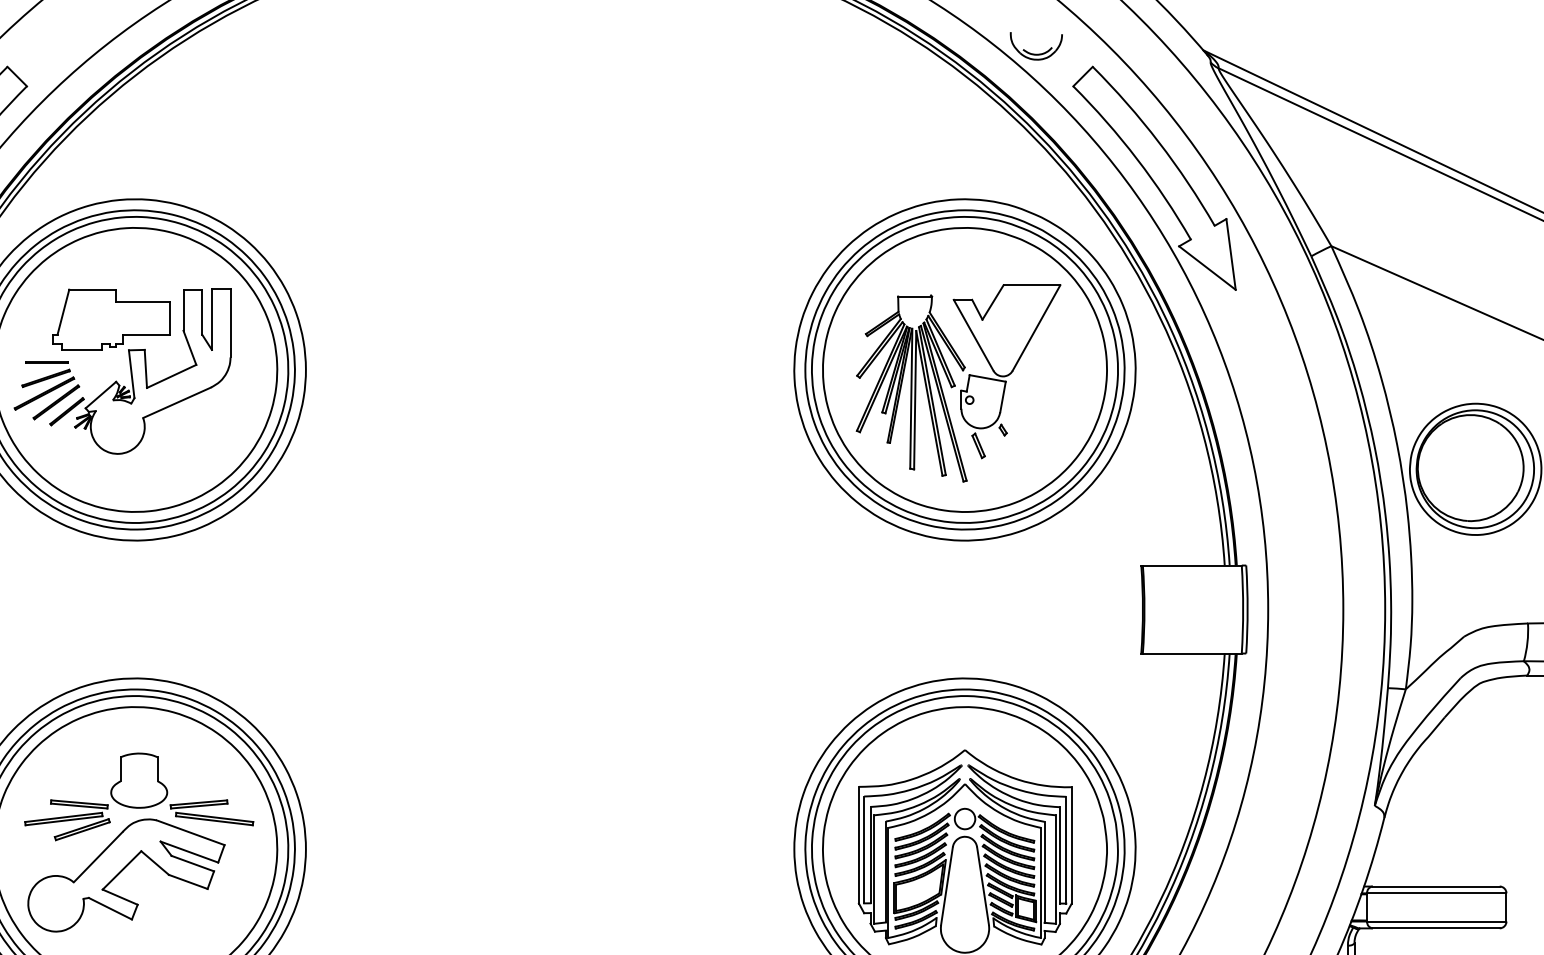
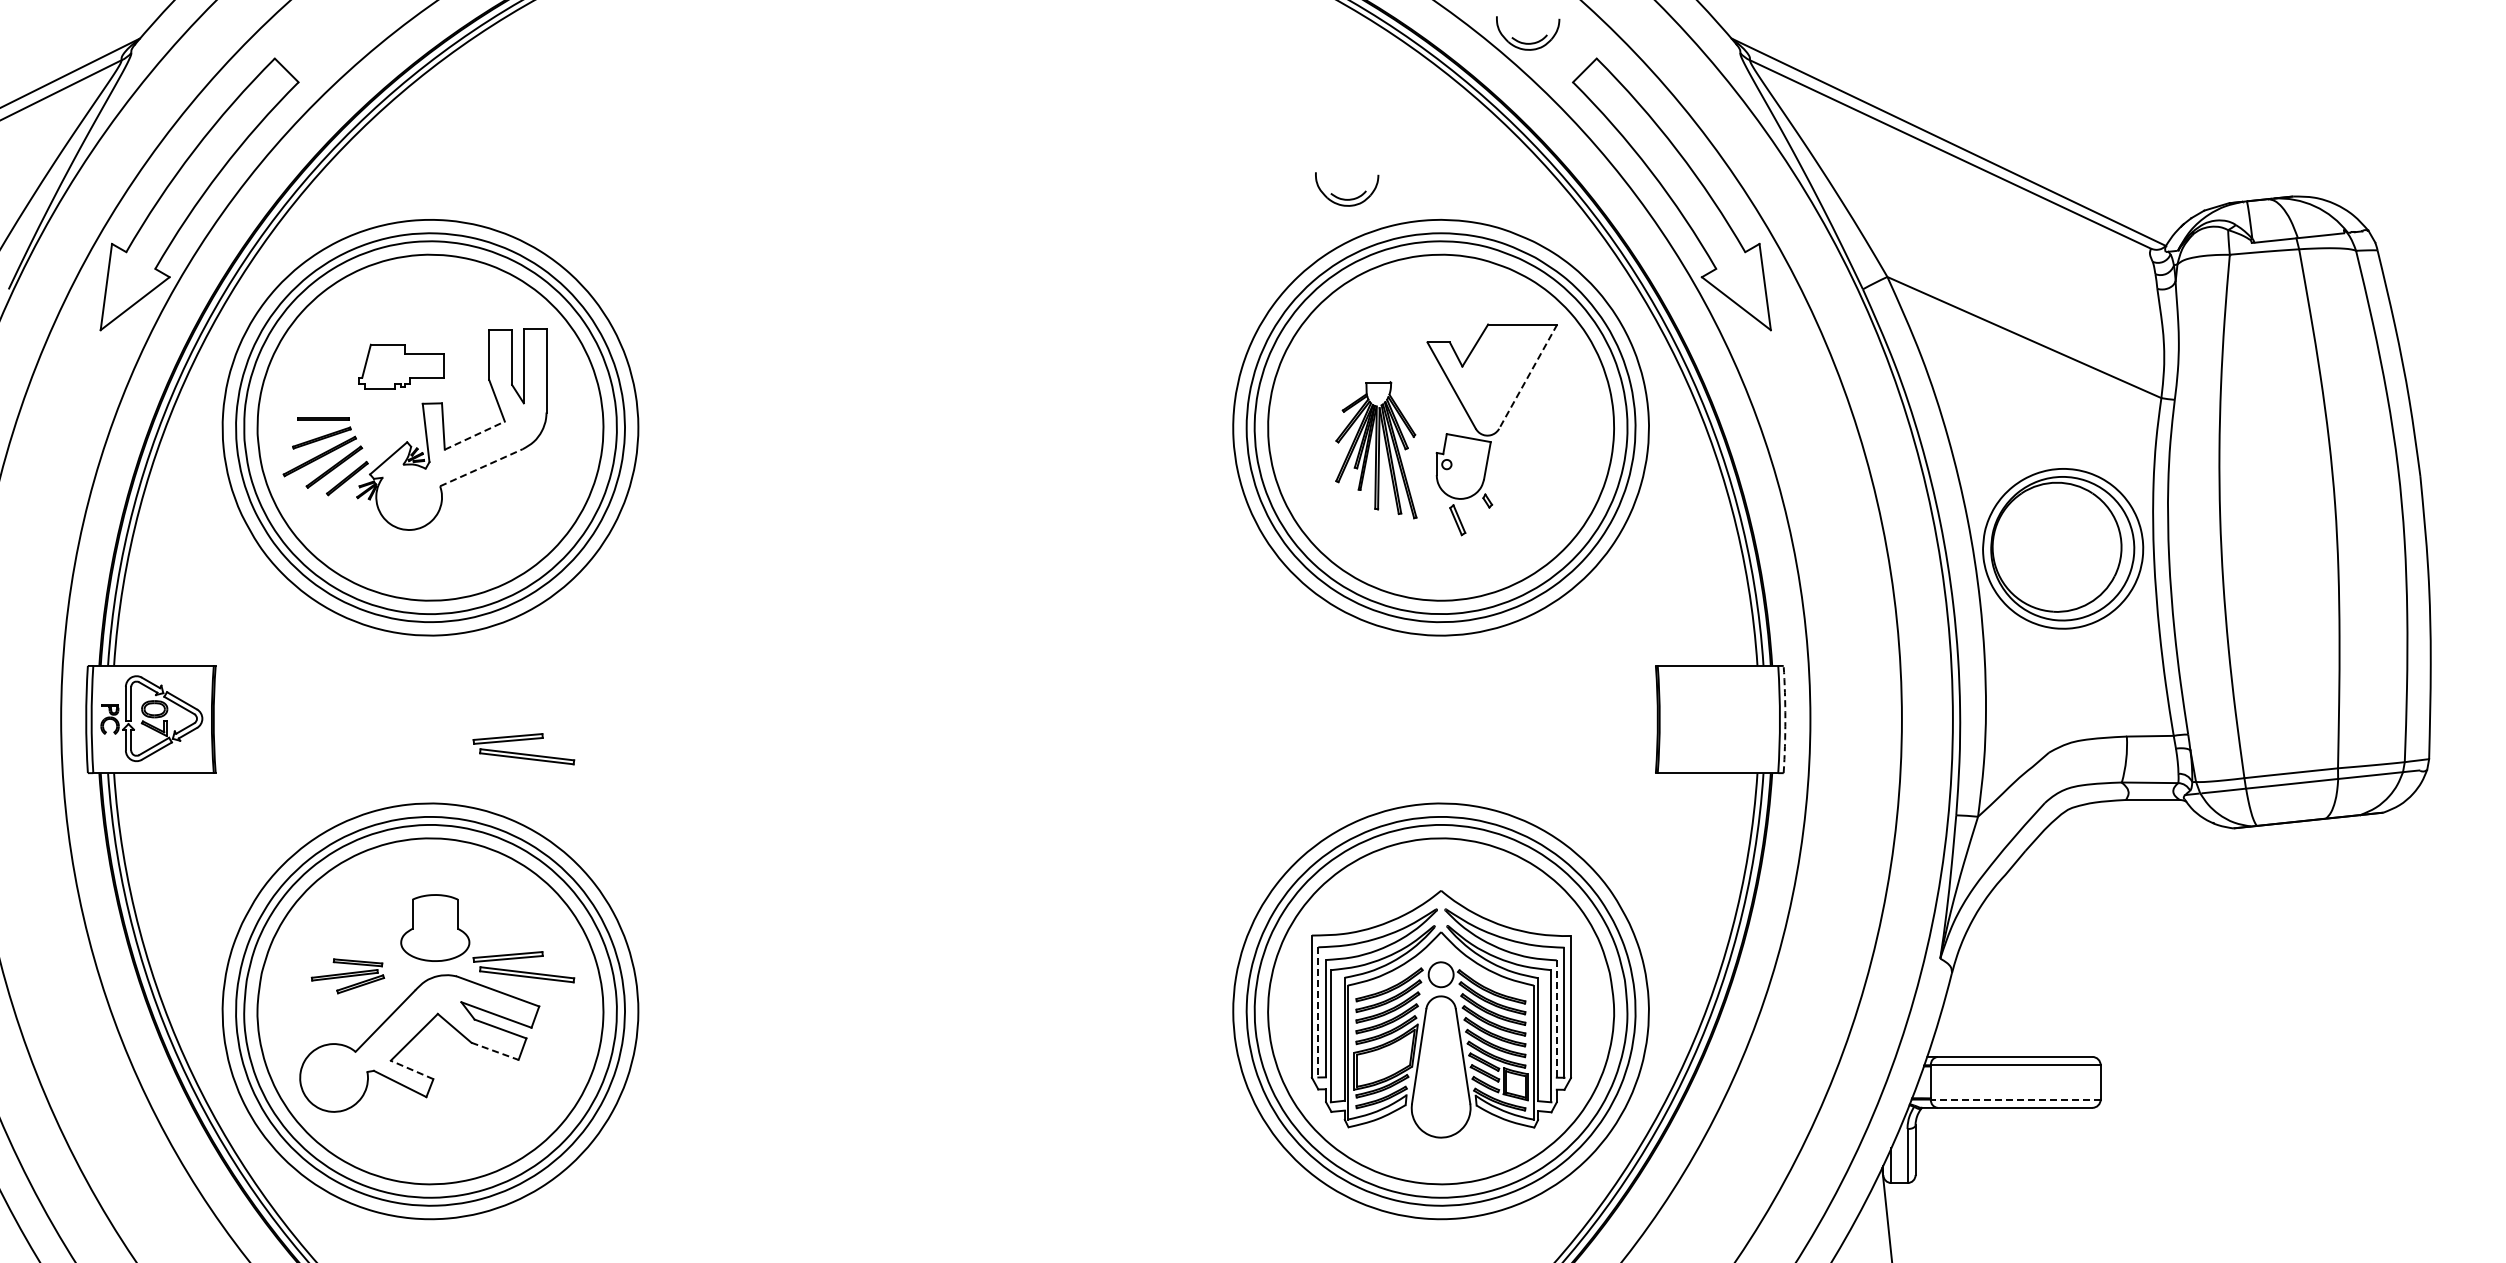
part: (887, 181) -> (1346, 198), added
part: (111, 319) -> (401, 366), size x0.6
line: (1036, 327) -> (1528, 376), solid -> dashed
line: (172, 376) -> (475, 435), solid -> dashed
part: (911, 387) -> (1376, 449), size x0.6
line: (177, 402) -> (481, 467), solid -> dashed
arc: (1247, 609) -> (1785, 719), solid -> dashed
part: (211, 634) -> (523, 749), added
part: (67, 820) -> (347, 976), size x0.7
line: (864, 850) -> (1318, 1012), solid -> dashed
line: (1059, 855) -> (1556, 1019), solid -> dashed
line: (188, 882) -> (495, 1051), solid -> dashed
line: (119, 896) -> (411, 1069), solid -> dashed
line: (1436, 921) -> (2015, 1099), solid -> dashed

